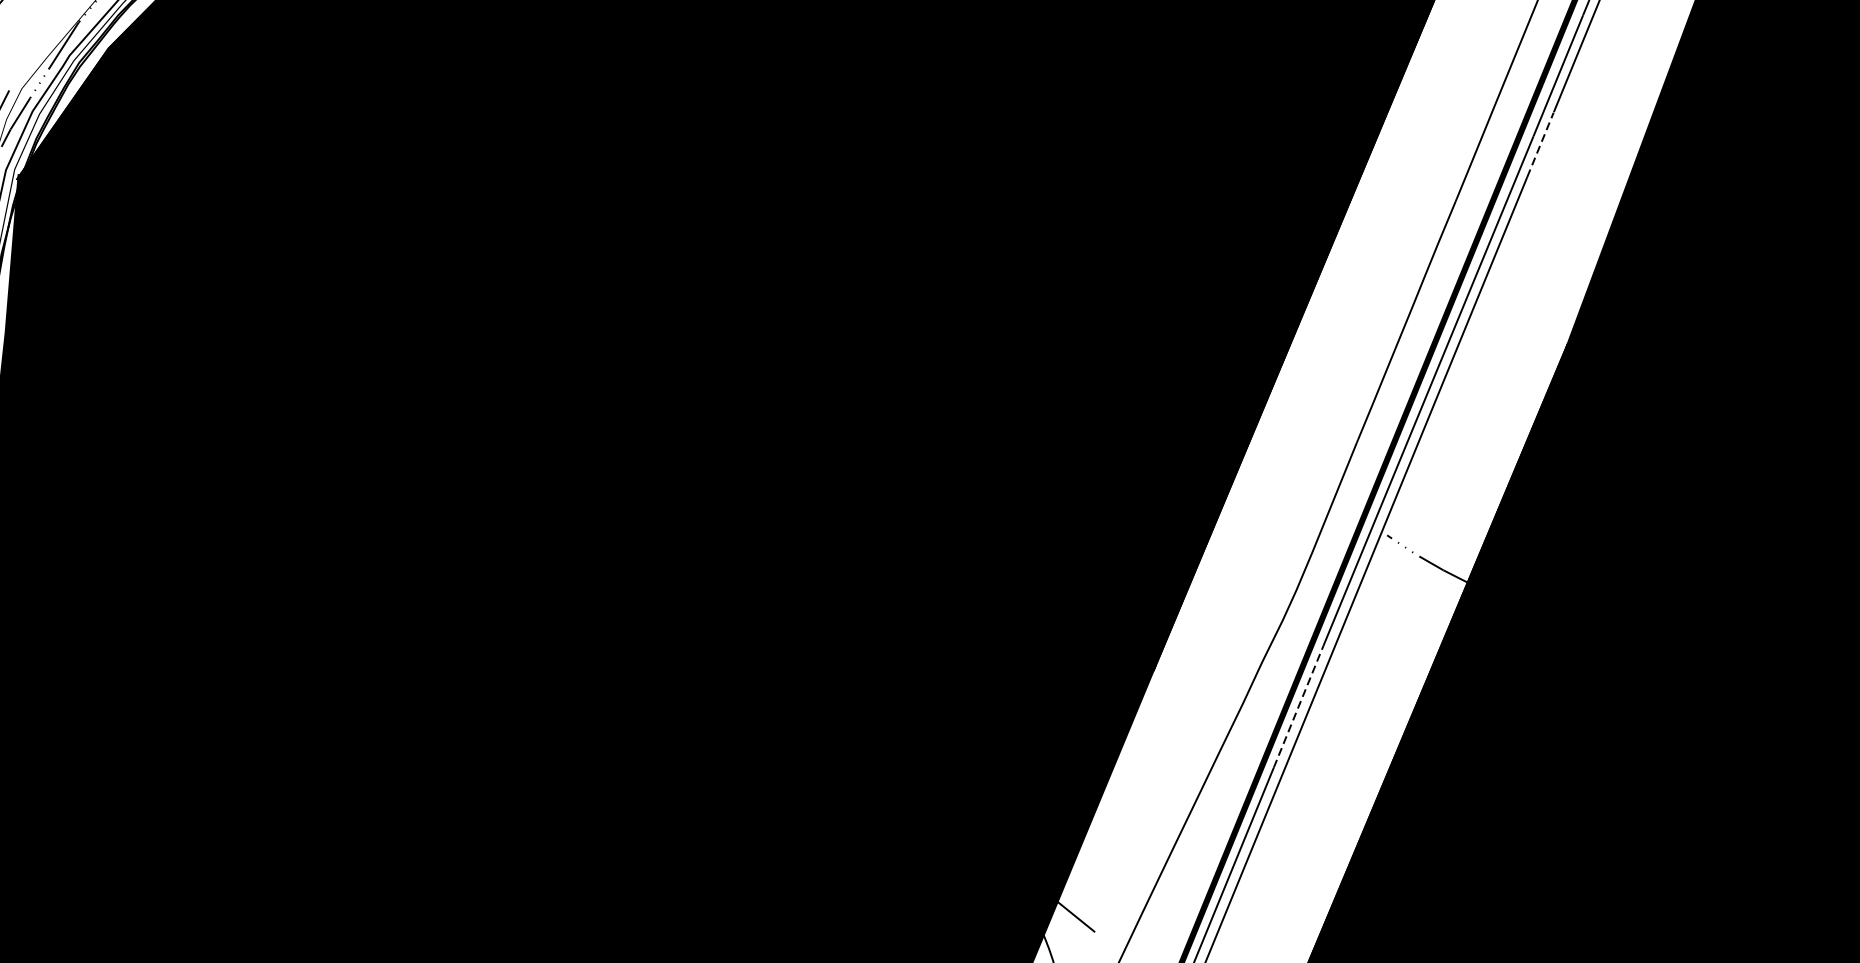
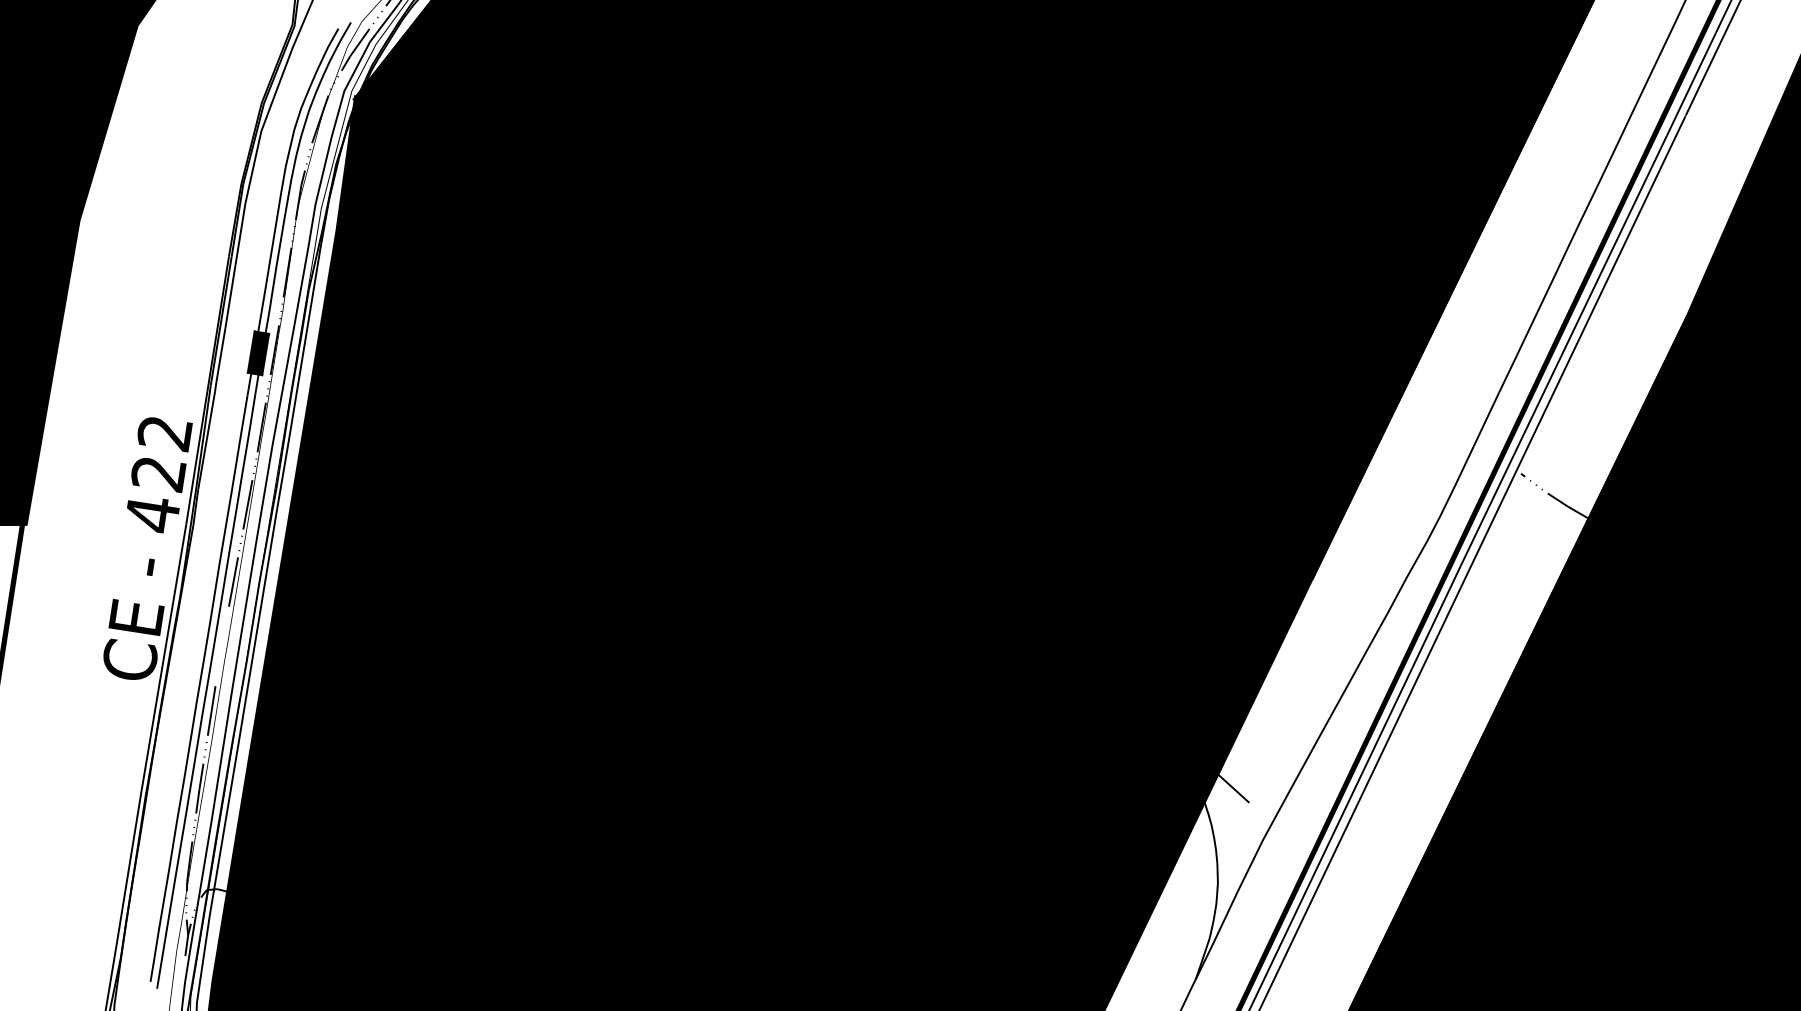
line: (1540, 144) -> (1672, 143), dashed -> solid
line: (1298, 706) -> (1436, 617), dashed -> solid

